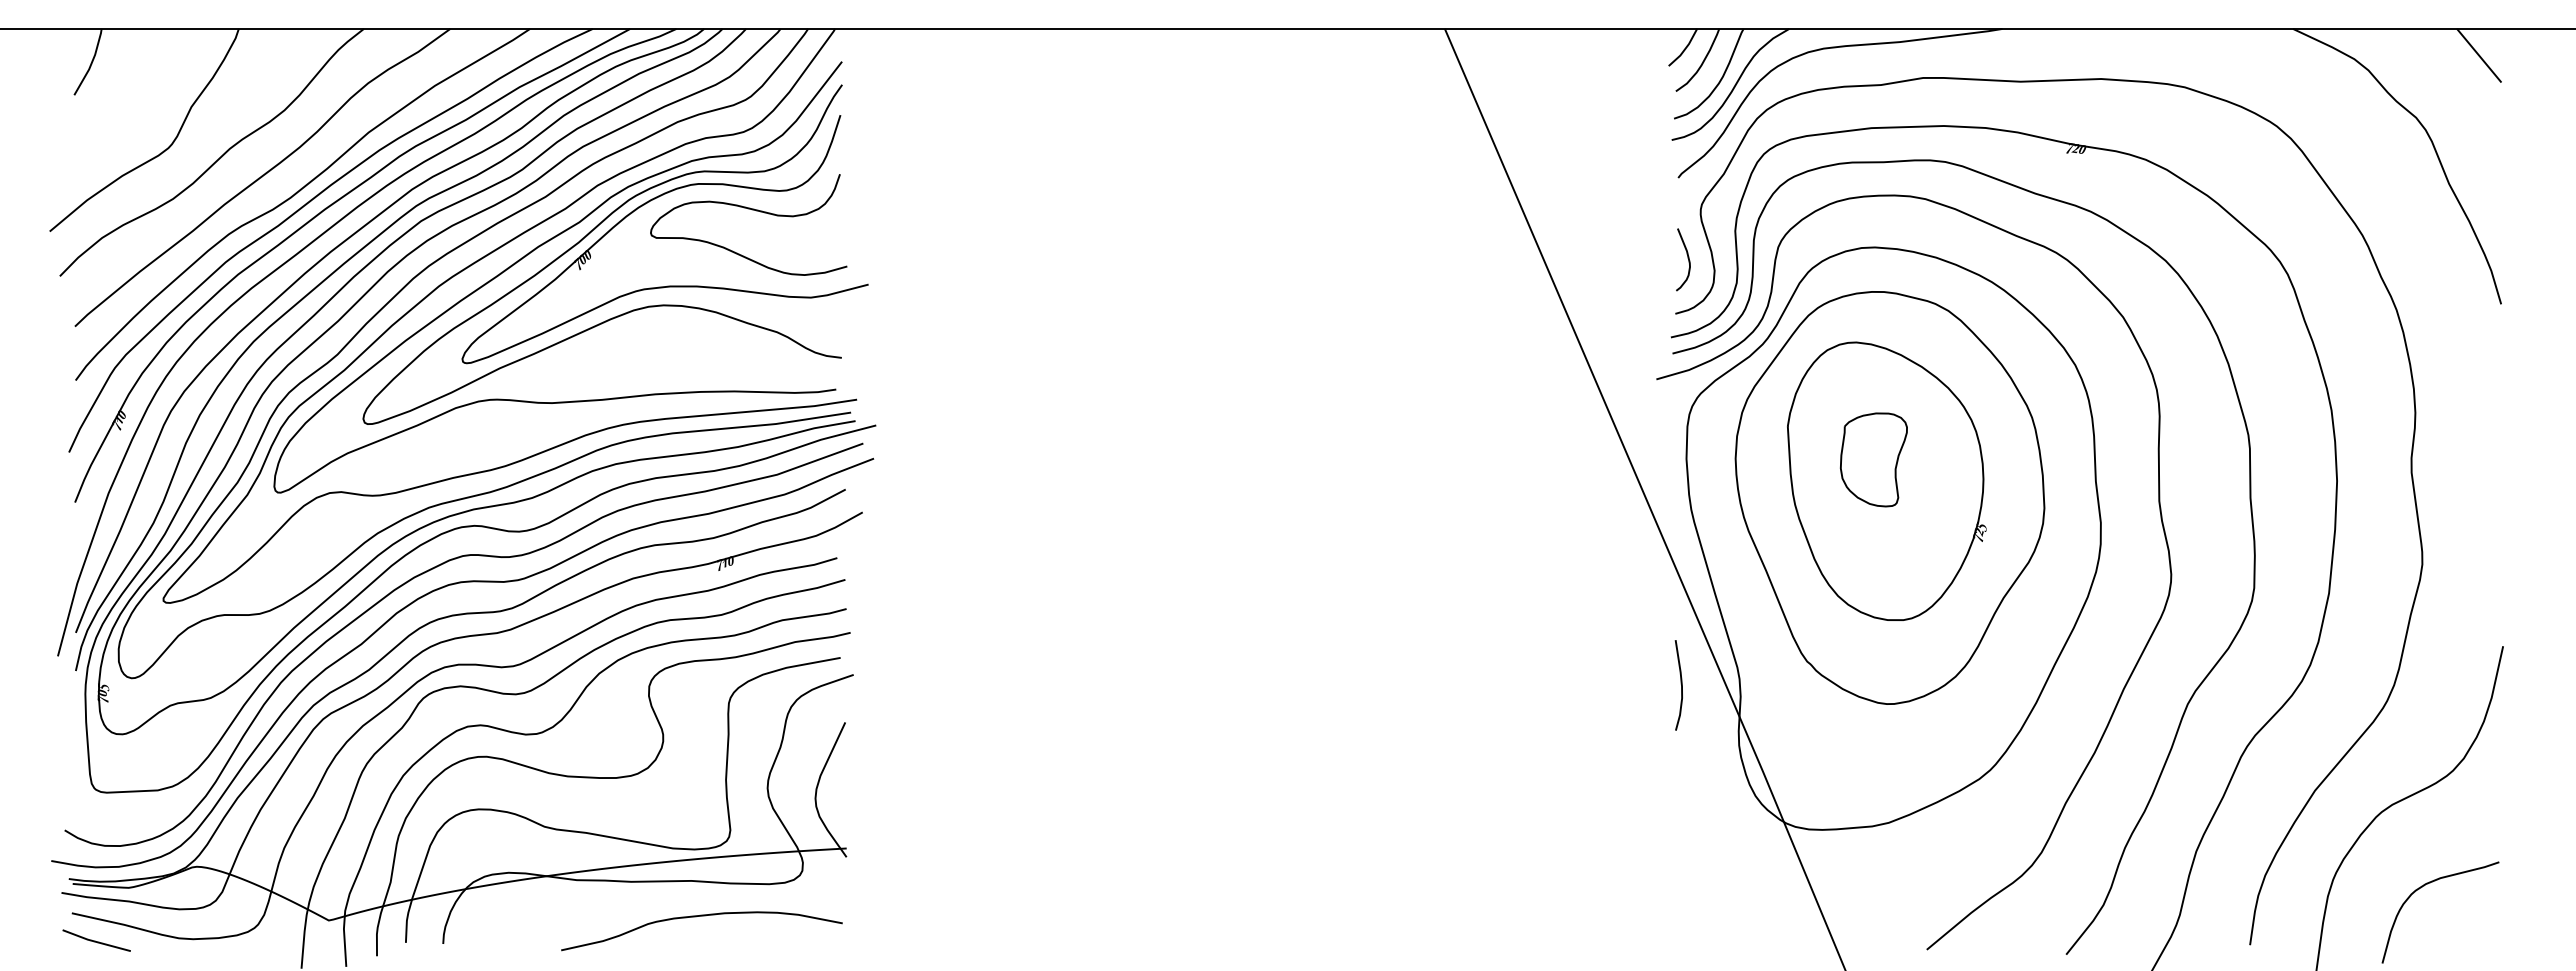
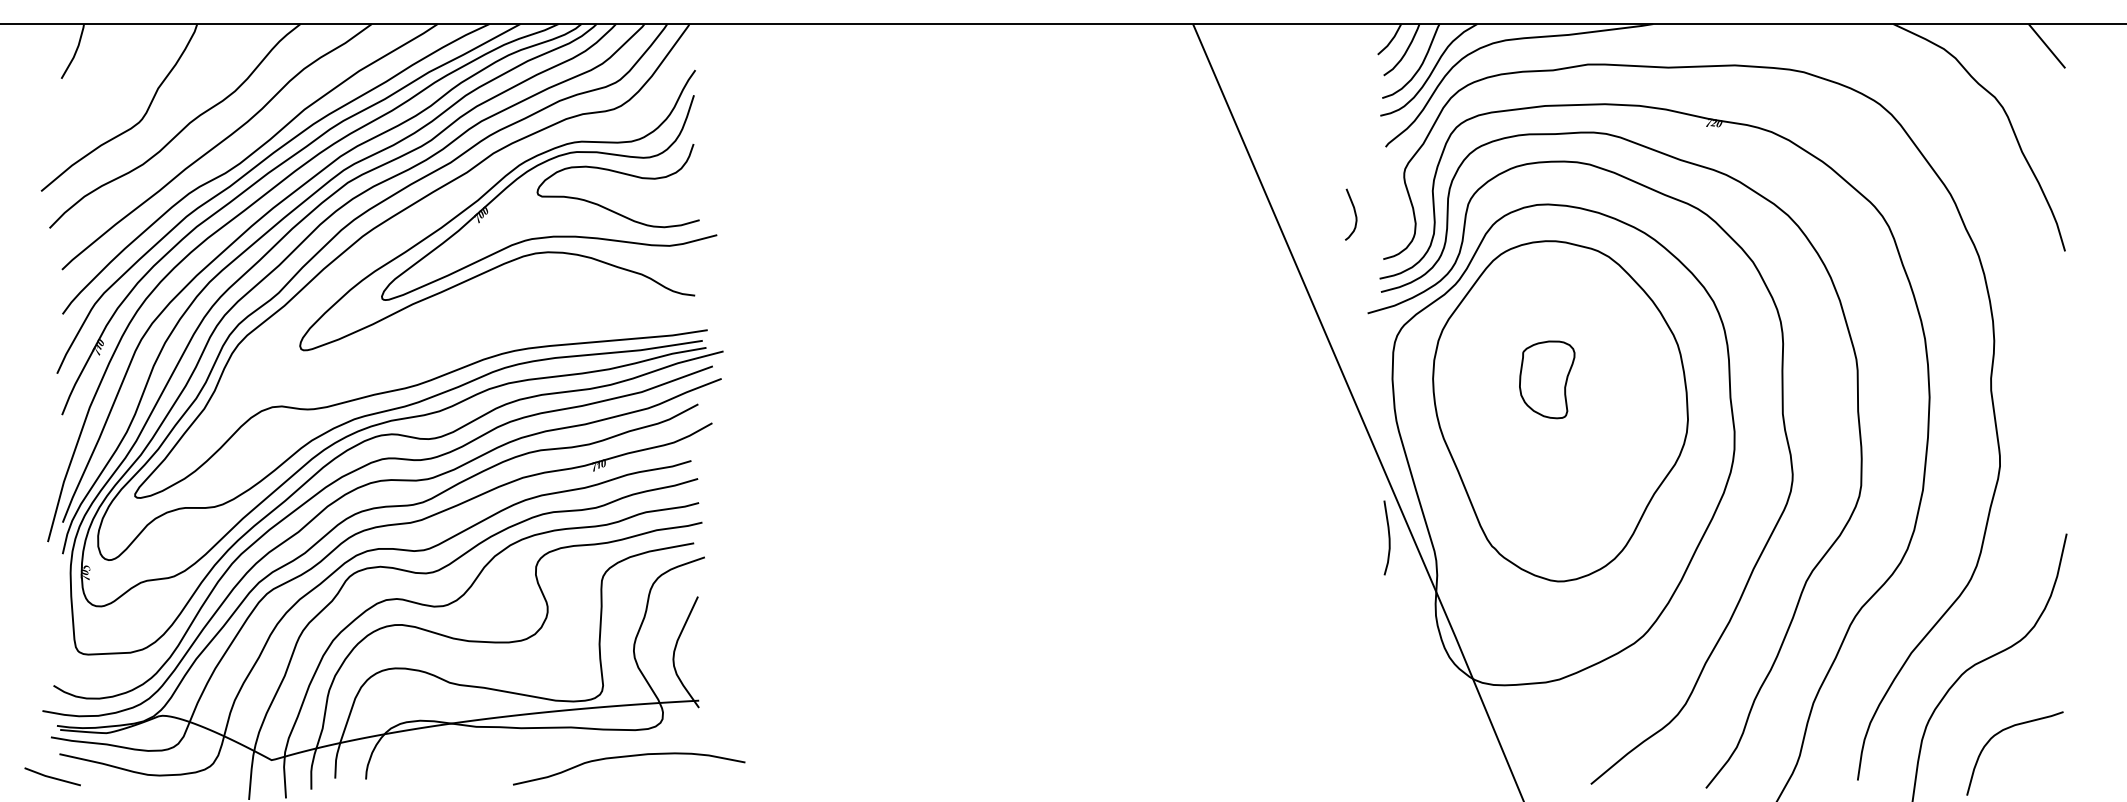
curve: (535, 250) -> (442, 206), removed
curve: (1687, 258) -> (1354, 213), moved
part: (1886, 480) -> (1557, 396), removed
curve: (1680, 684) -> (1388, 537), moved
curve: (696, 917) -> (624, 757), moved
line: (95, 940) -> (51, 776), moved

